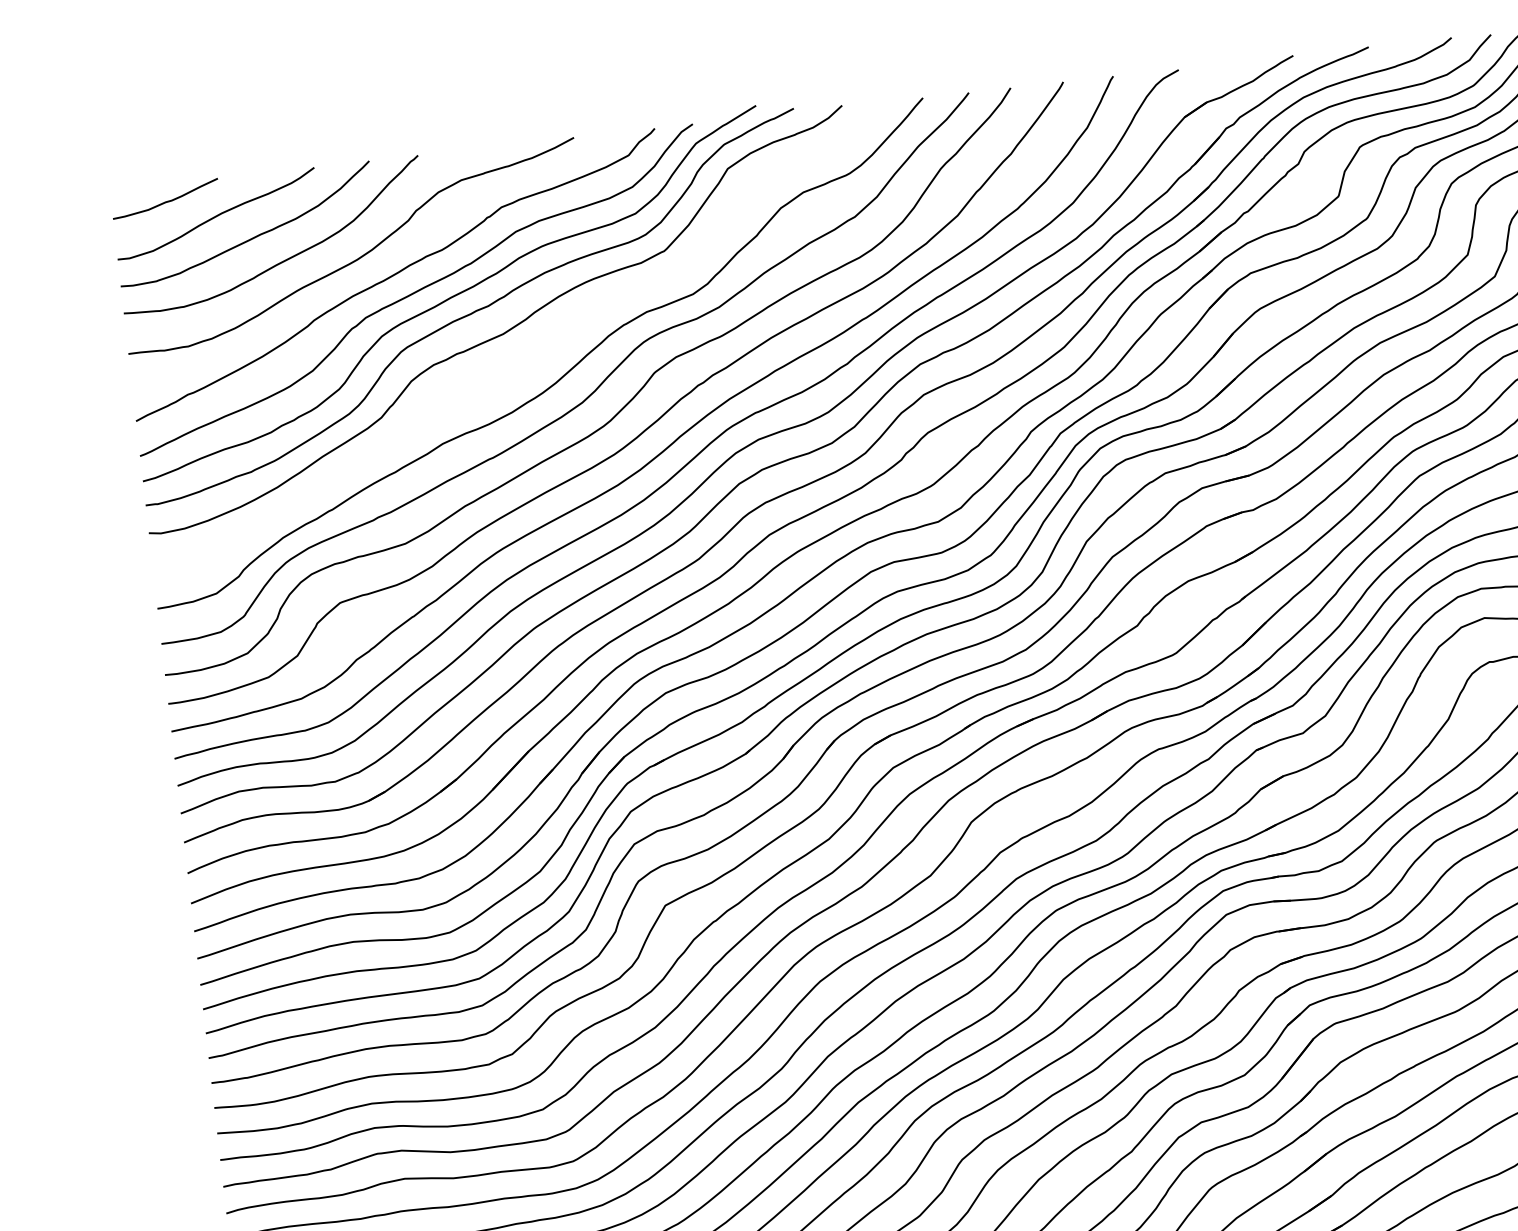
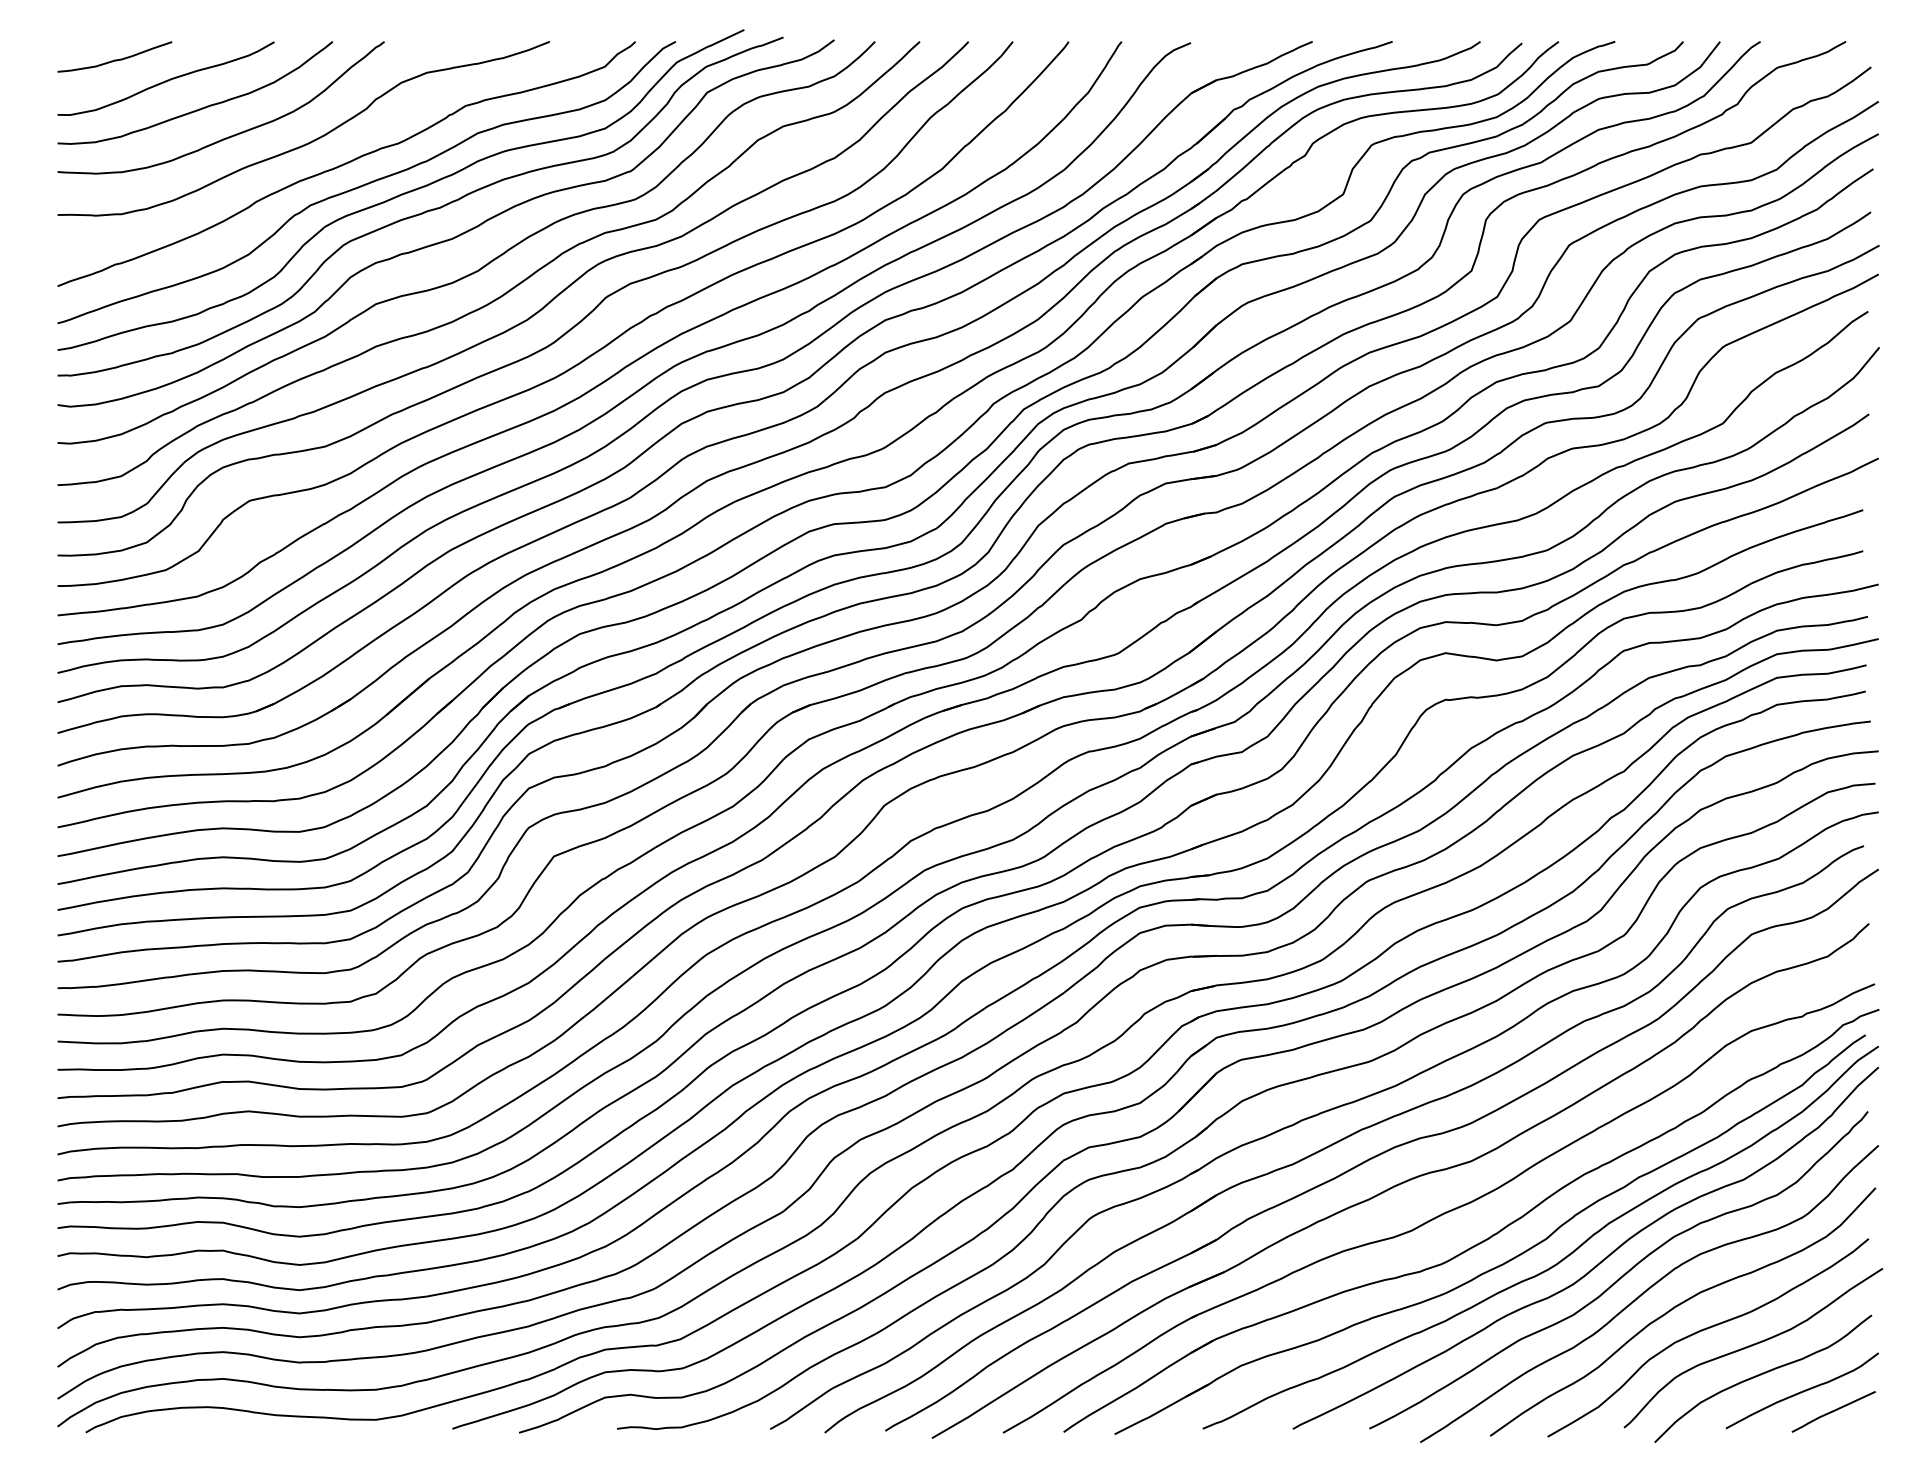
curve: (535, 355) -> (483, 265), added

